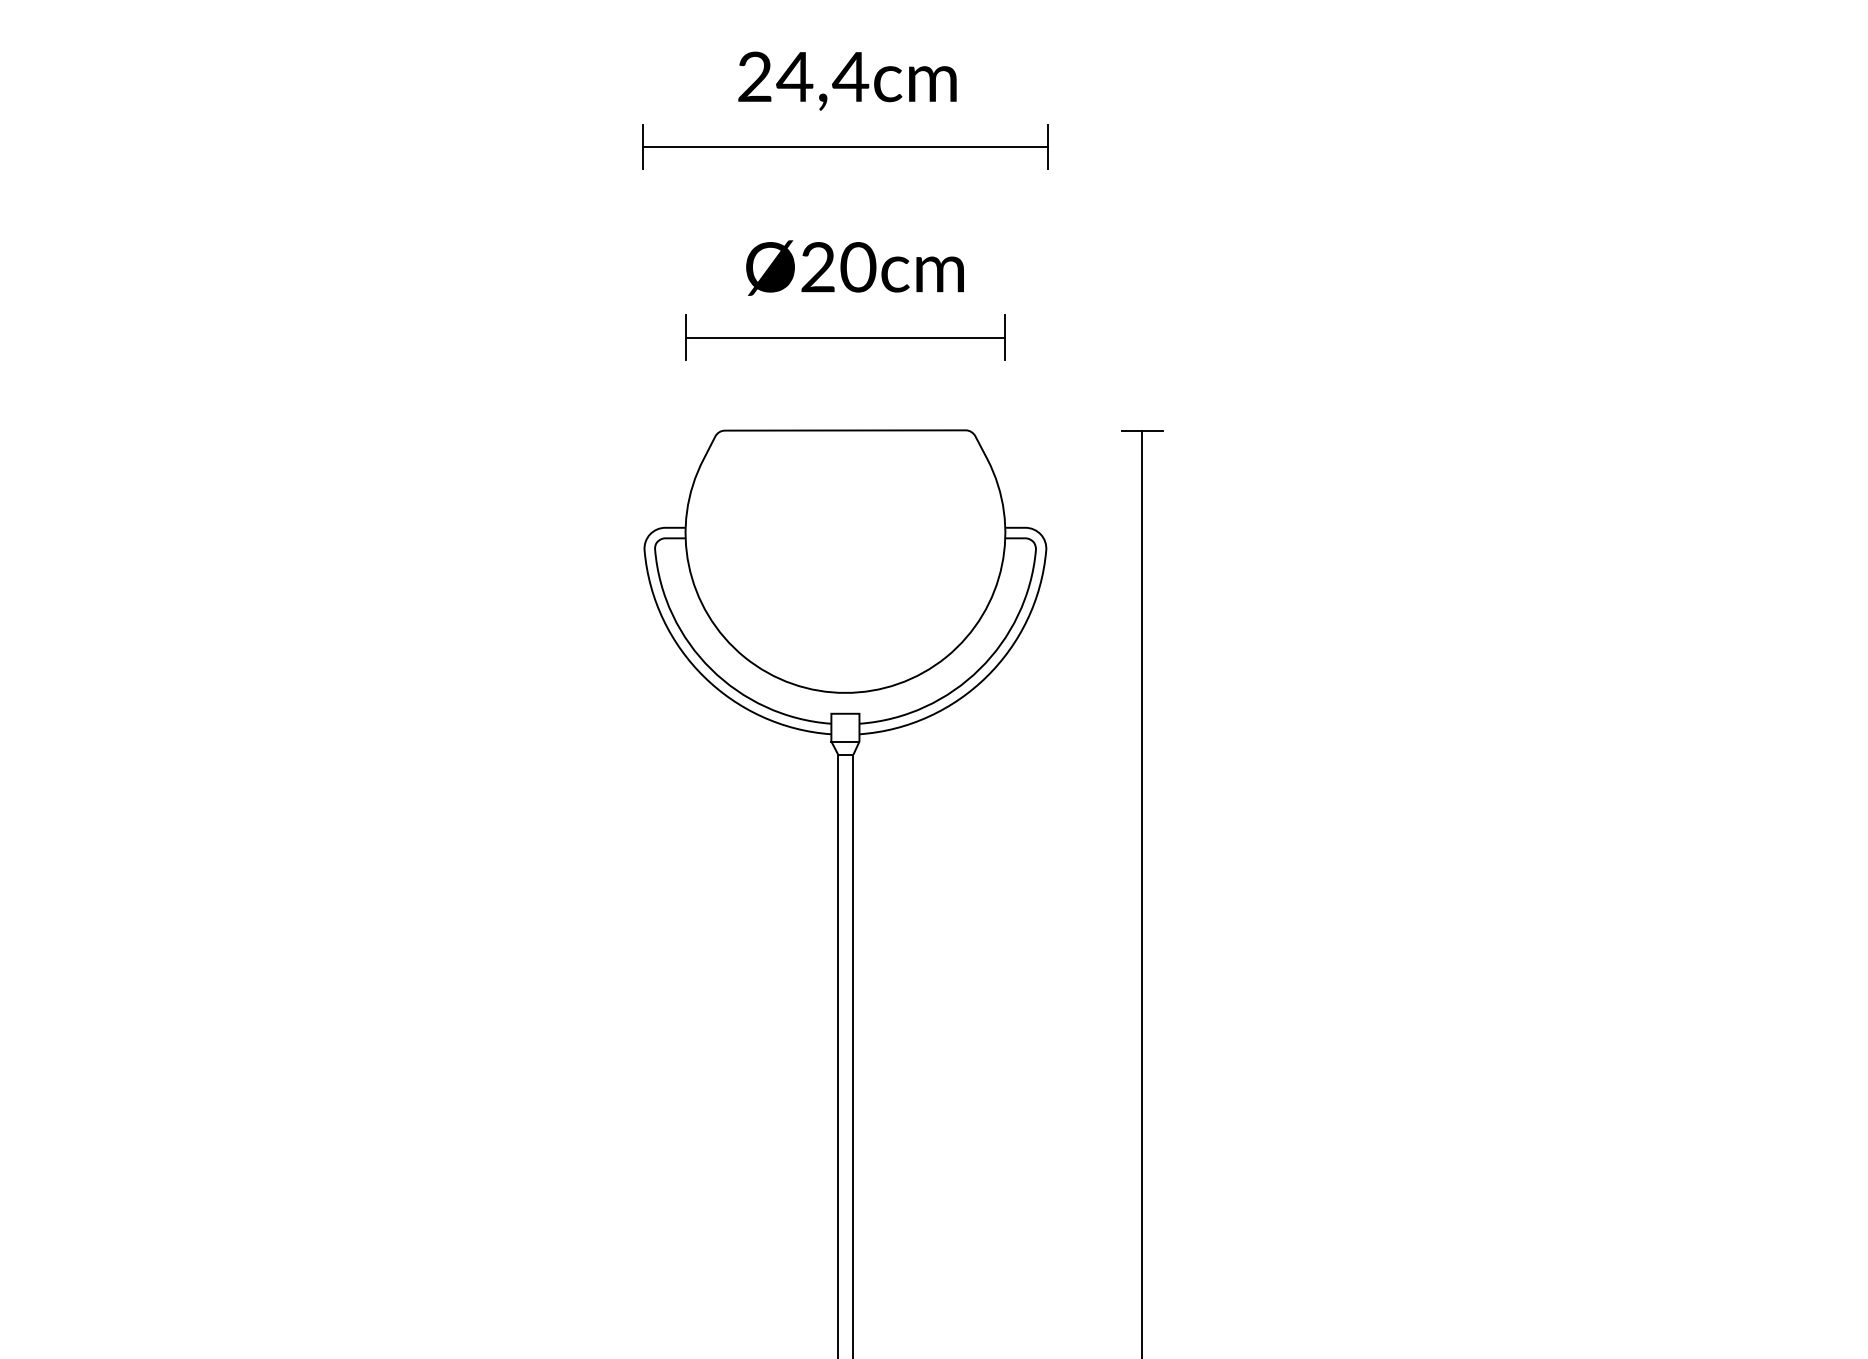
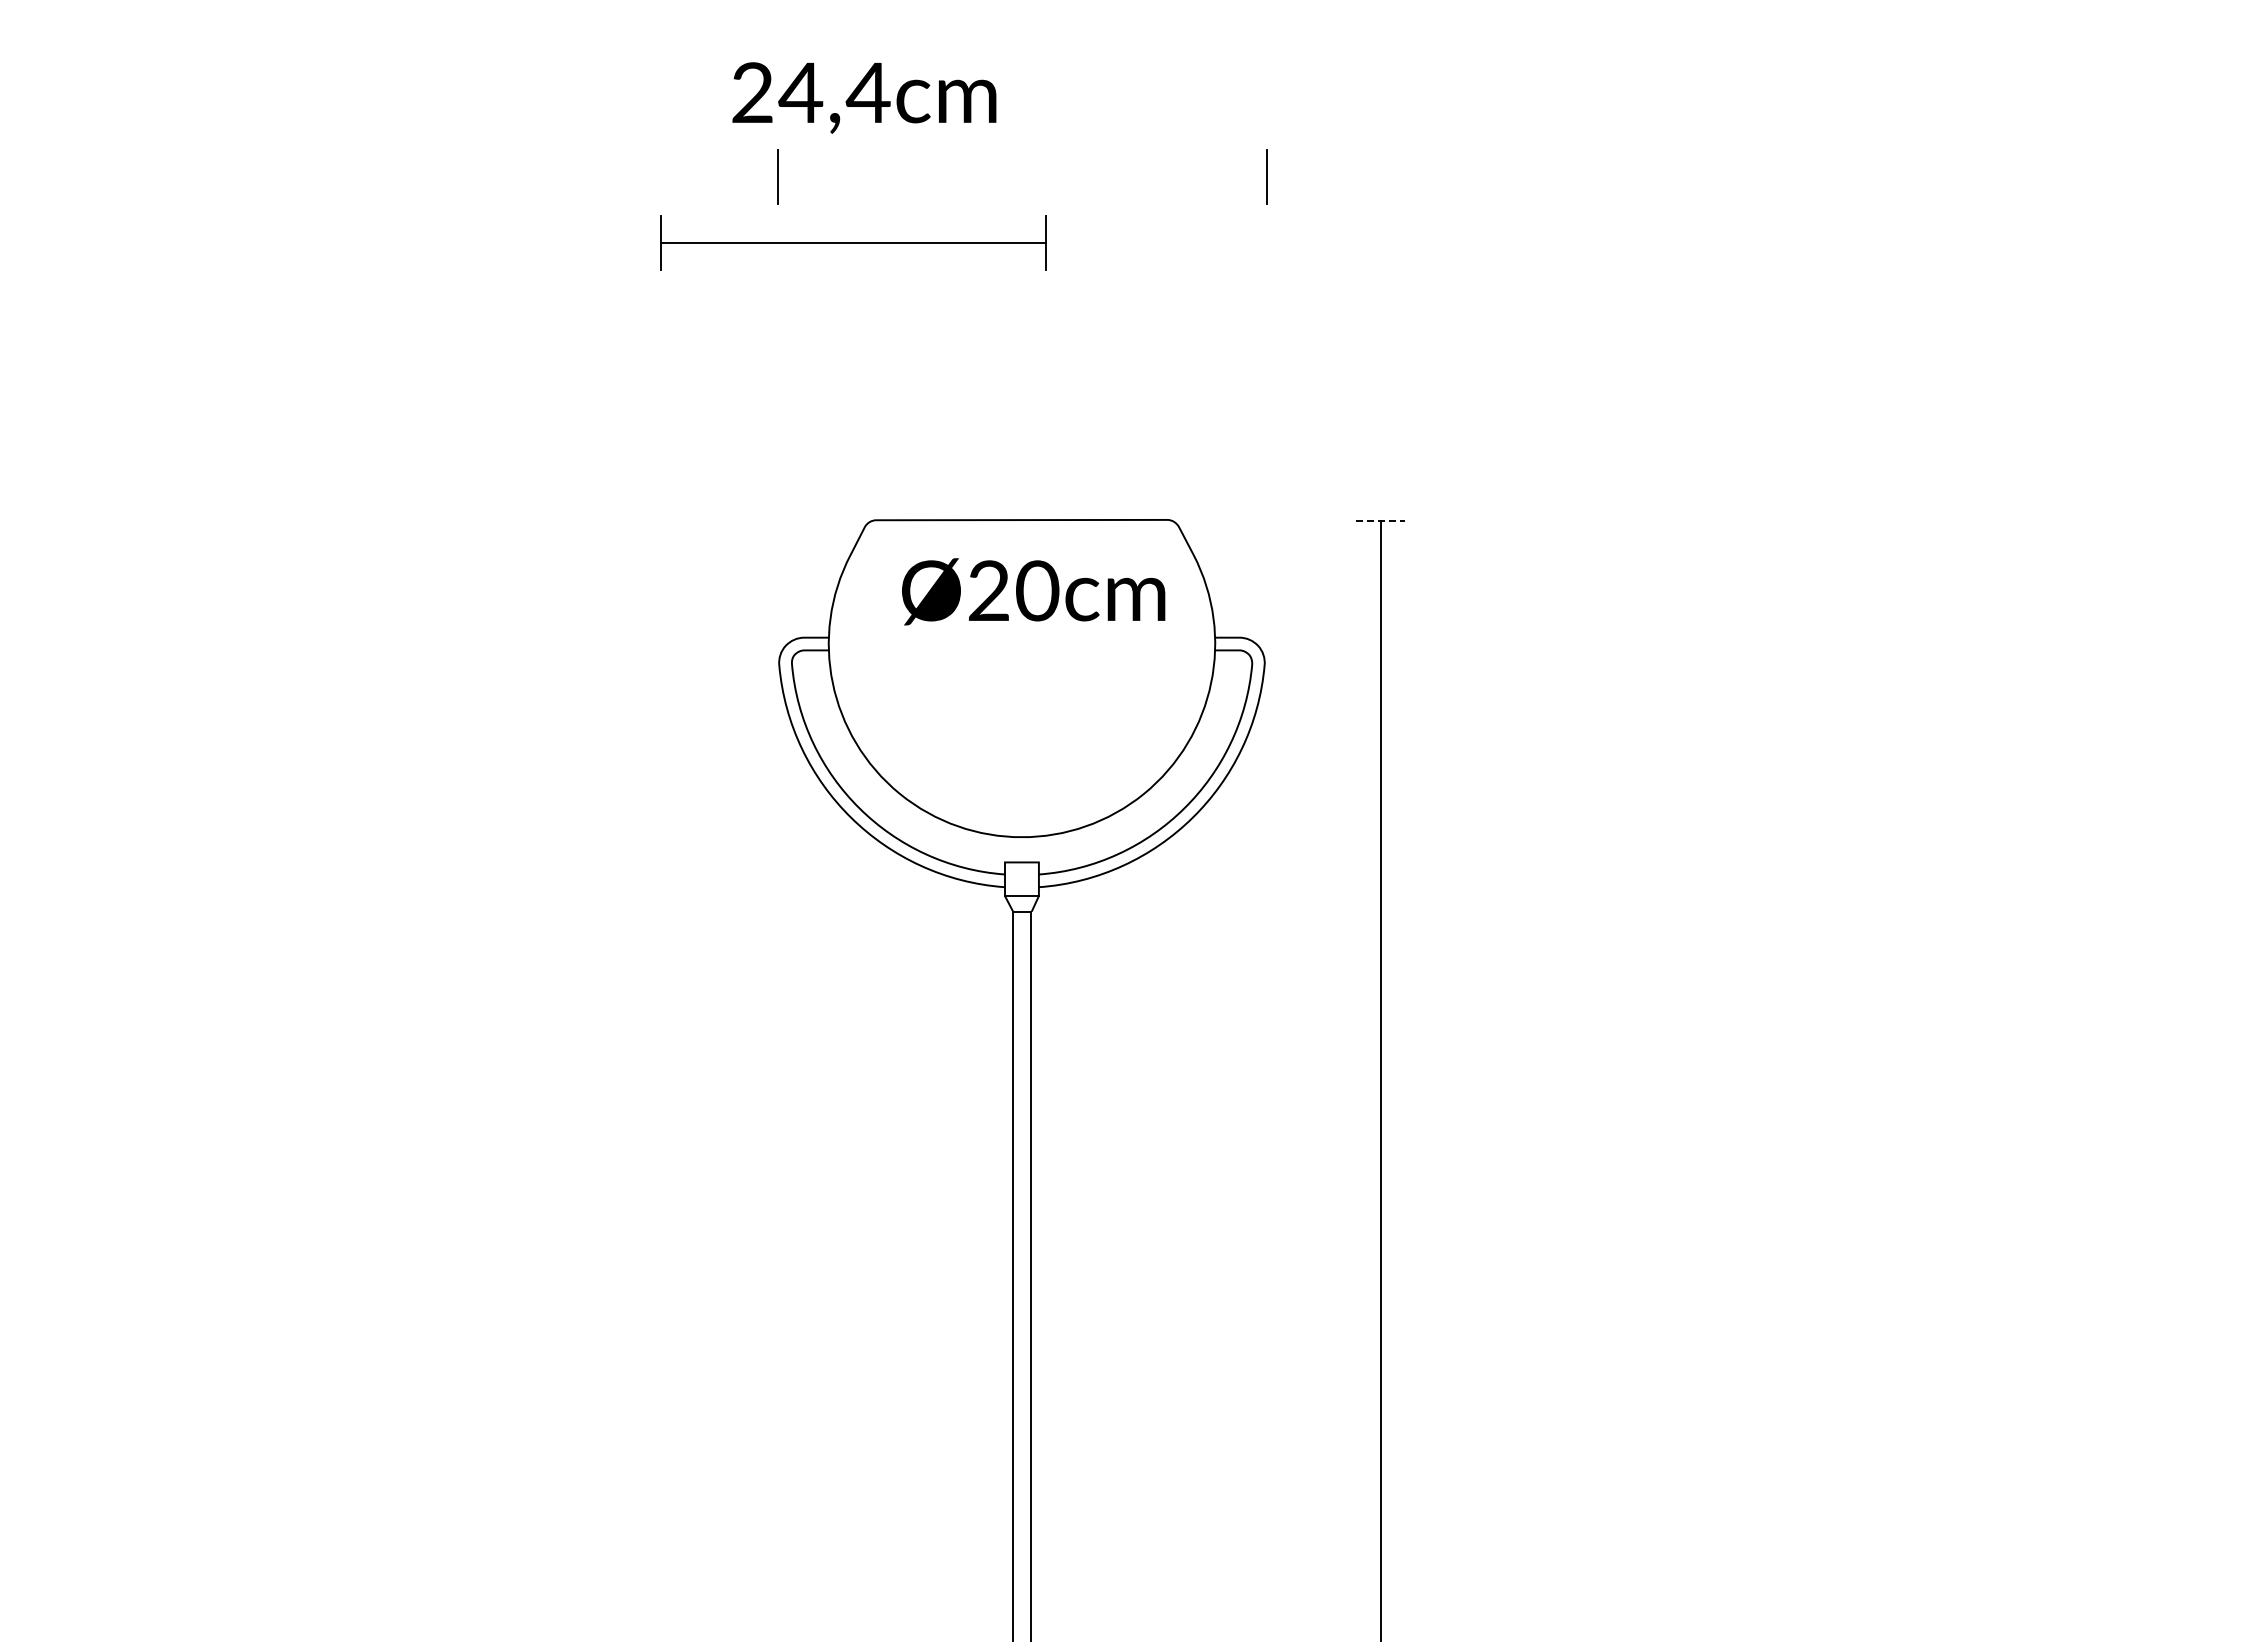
text: (847, 80) -> (864, 97), moved
line: (845, 147) -> (1021, 177), removed
text: (854, 267) -> (1033, 591), moved
part: (845, 337) -> (853, 242), moved
line: (1142, 431) -> (1380, 521), solid -> dashed

